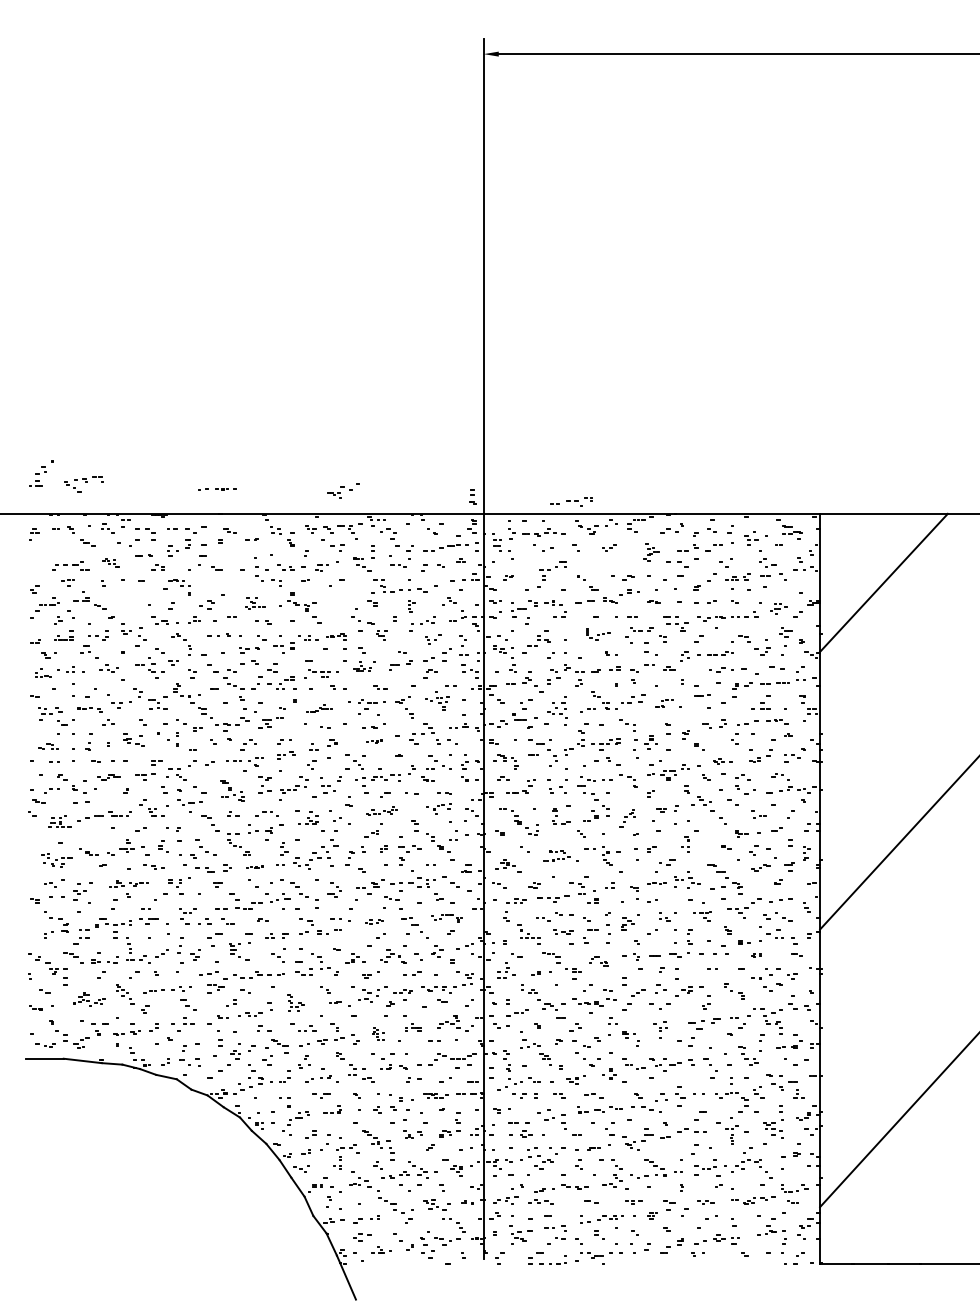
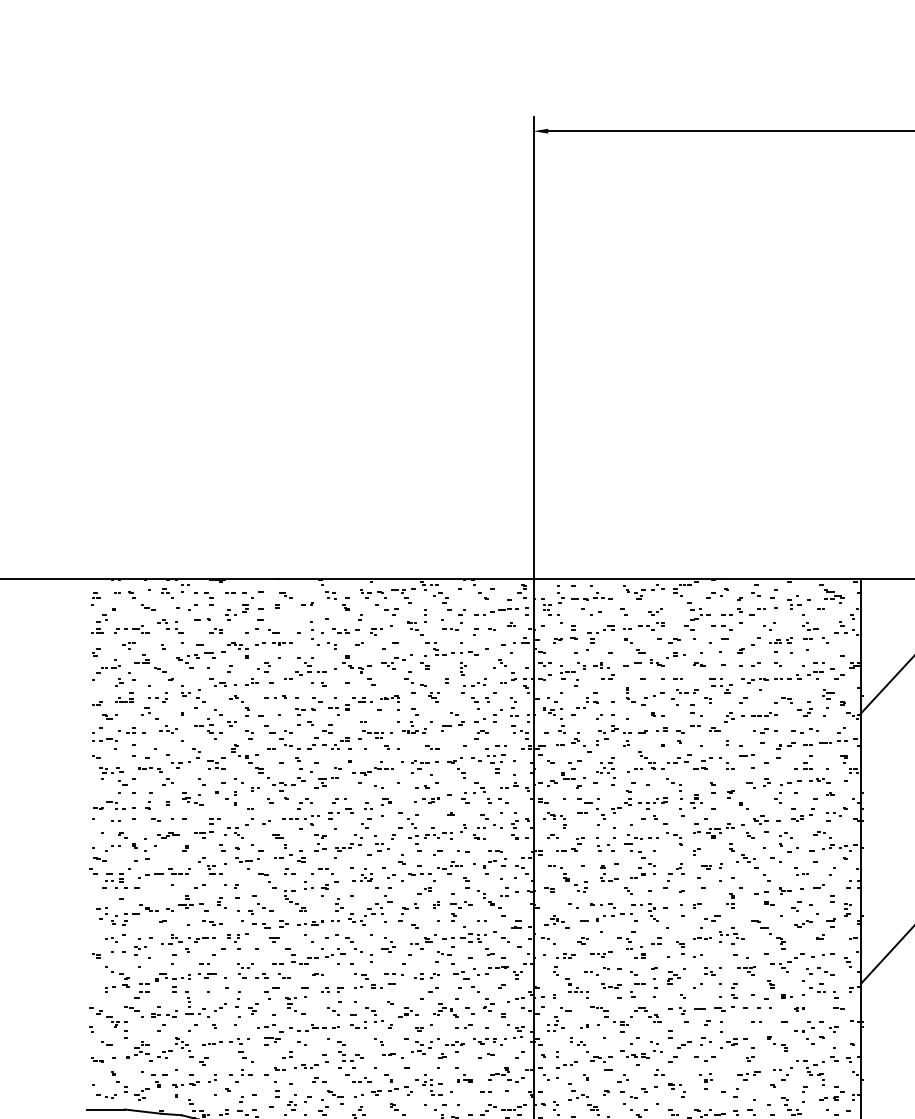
part: (41, 473) -> (102, 621), moved
part: (83, 484) -> (195, 660), moved
part: (217, 489) -> (274, 643), moved
part: (343, 490) -> (397, 661), moved
part: (472, 496) -> (573, 632), moved
part: (571, 501) -> (643, 626), moved
part: (651, 552) -> (696, 616), size x1.67
part: (110, 562) -> (170, 626), size x1.67
part: (255, 603) -> (311, 666), size x1.67
part: (778, 608) -> (820, 671), size x1.67
part: (597, 634) -> (644, 696), size x1.67
part: (433, 639) -> (484, 701), size x1.67
part: (364, 666) -> (417, 727), size x1.43
part: (762, 669) -> (805, 730), size x0.62
part: (43, 673) -> (104, 734), size x1.67
part: (437, 701) -> (488, 761), size x1.43
part: (668, 702) -> (713, 762), size x1.67
part: (319, 708) -> (373, 768), size x1.67
part: (374, 741) -> (427, 800), size x1.67
part: (48, 746) -> (109, 805), size x1.67
part: (286, 755) -> (341, 814), size x1.43
part: (722, 761) -> (766, 820), size x1.43
part: (232, 790) -> (288, 848), size x1.43
part: (438, 808) -> (489, 865), size x1.43
part: (382, 811) -> (434, 868), size x1.67
part: (627, 818) -> (673, 875), size x1.43
part: (59, 821) -> (120, 878), size x1.67
part: (560, 855) -> (608, 911), size x1.67
part: (56, 860) -> (117, 916), size x1.43
part: (254, 866) -> (310, 922), size x1.67
part: (128, 883) -> (187, 938), size x1.43
part: (717, 887) -> (761, 892), moved
part: (553, 899) -> (601, 954), size x0.71
part: (446, 918) -> (497, 972), size x1.67
part: (374, 921) -> (427, 975), size x1.43
part: (598, 961) -> (645, 1014), size x1.67
part: (89, 999) -> (149, 1051), size x1.43
part: (295, 1002) -> (350, 1054), size x1.67
part: (435, 1003) -> (486, 1055), size x0.62
part: (704, 1024) -> (748, 1076), size x0.71
part: (376, 1033) -> (429, 1084), size x1.67

